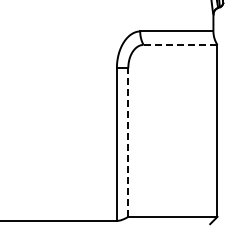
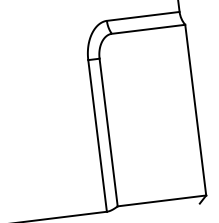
line: (180, 44) -> (148, 28), dashed -> solid
line: (128, 141) -> (108, 131), dashed -> solid

